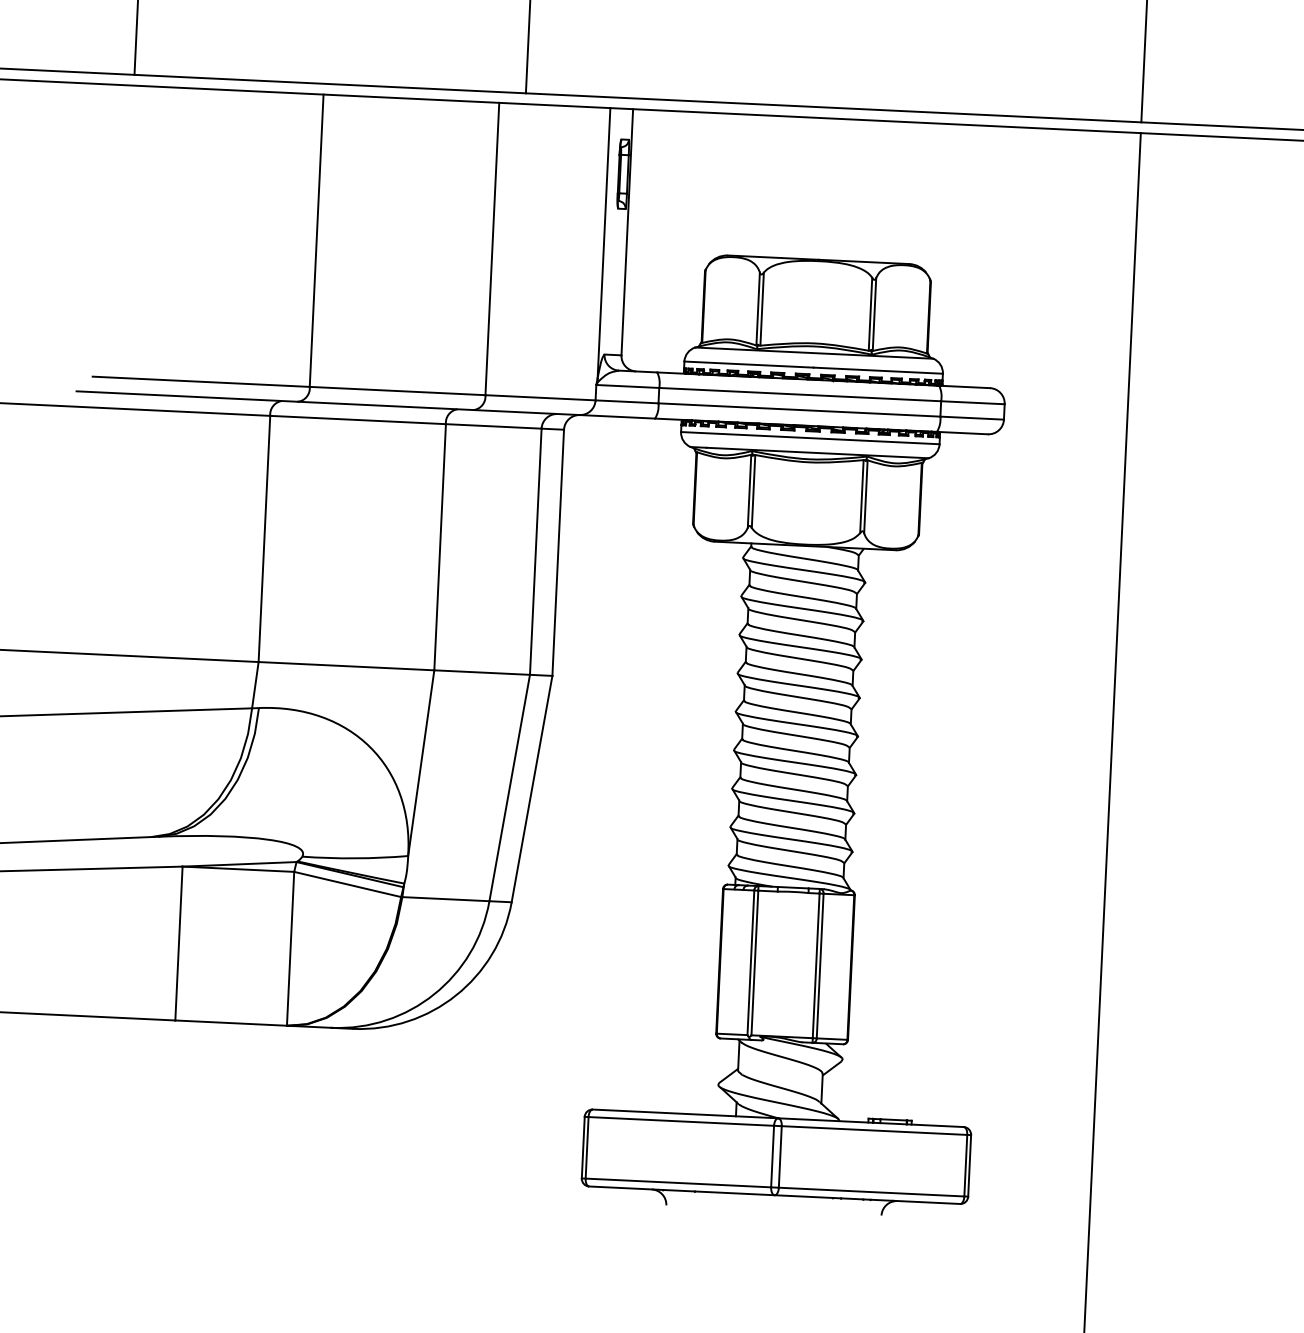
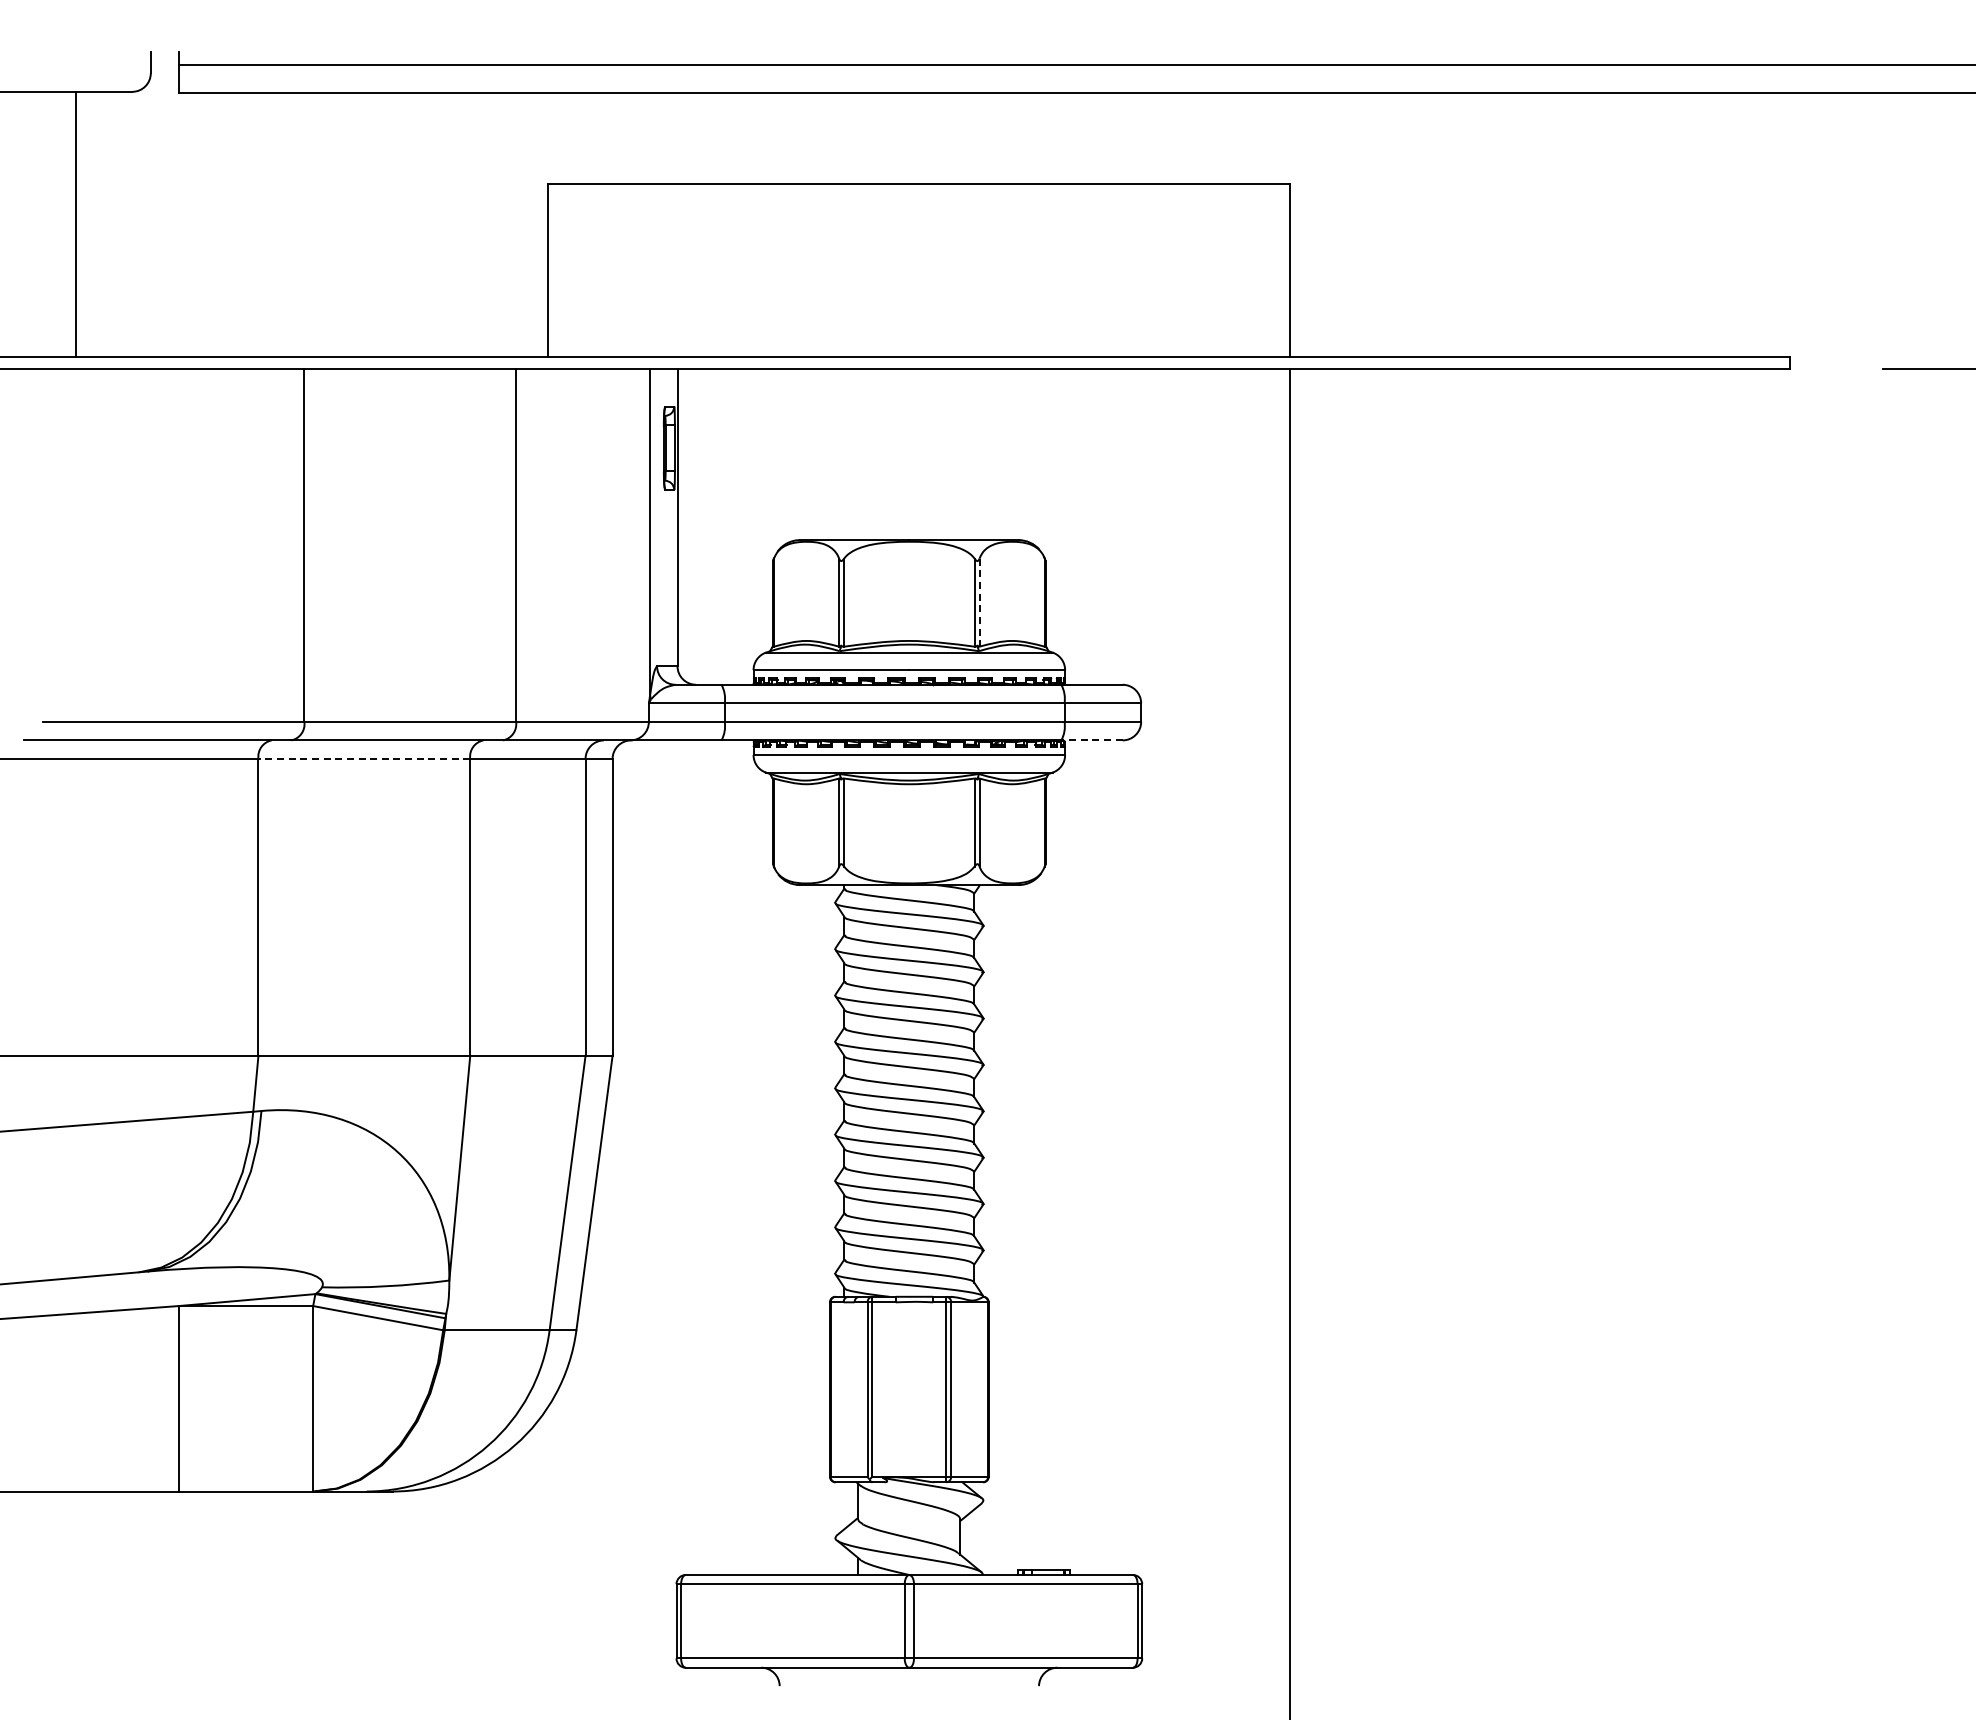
line: (874, 315) -> (979, 603), solid -> dashed
line: (358, 419) -> (364, 758), solid -> dashed
line: (962, 433) -> (1091, 740), solid -> dashed

